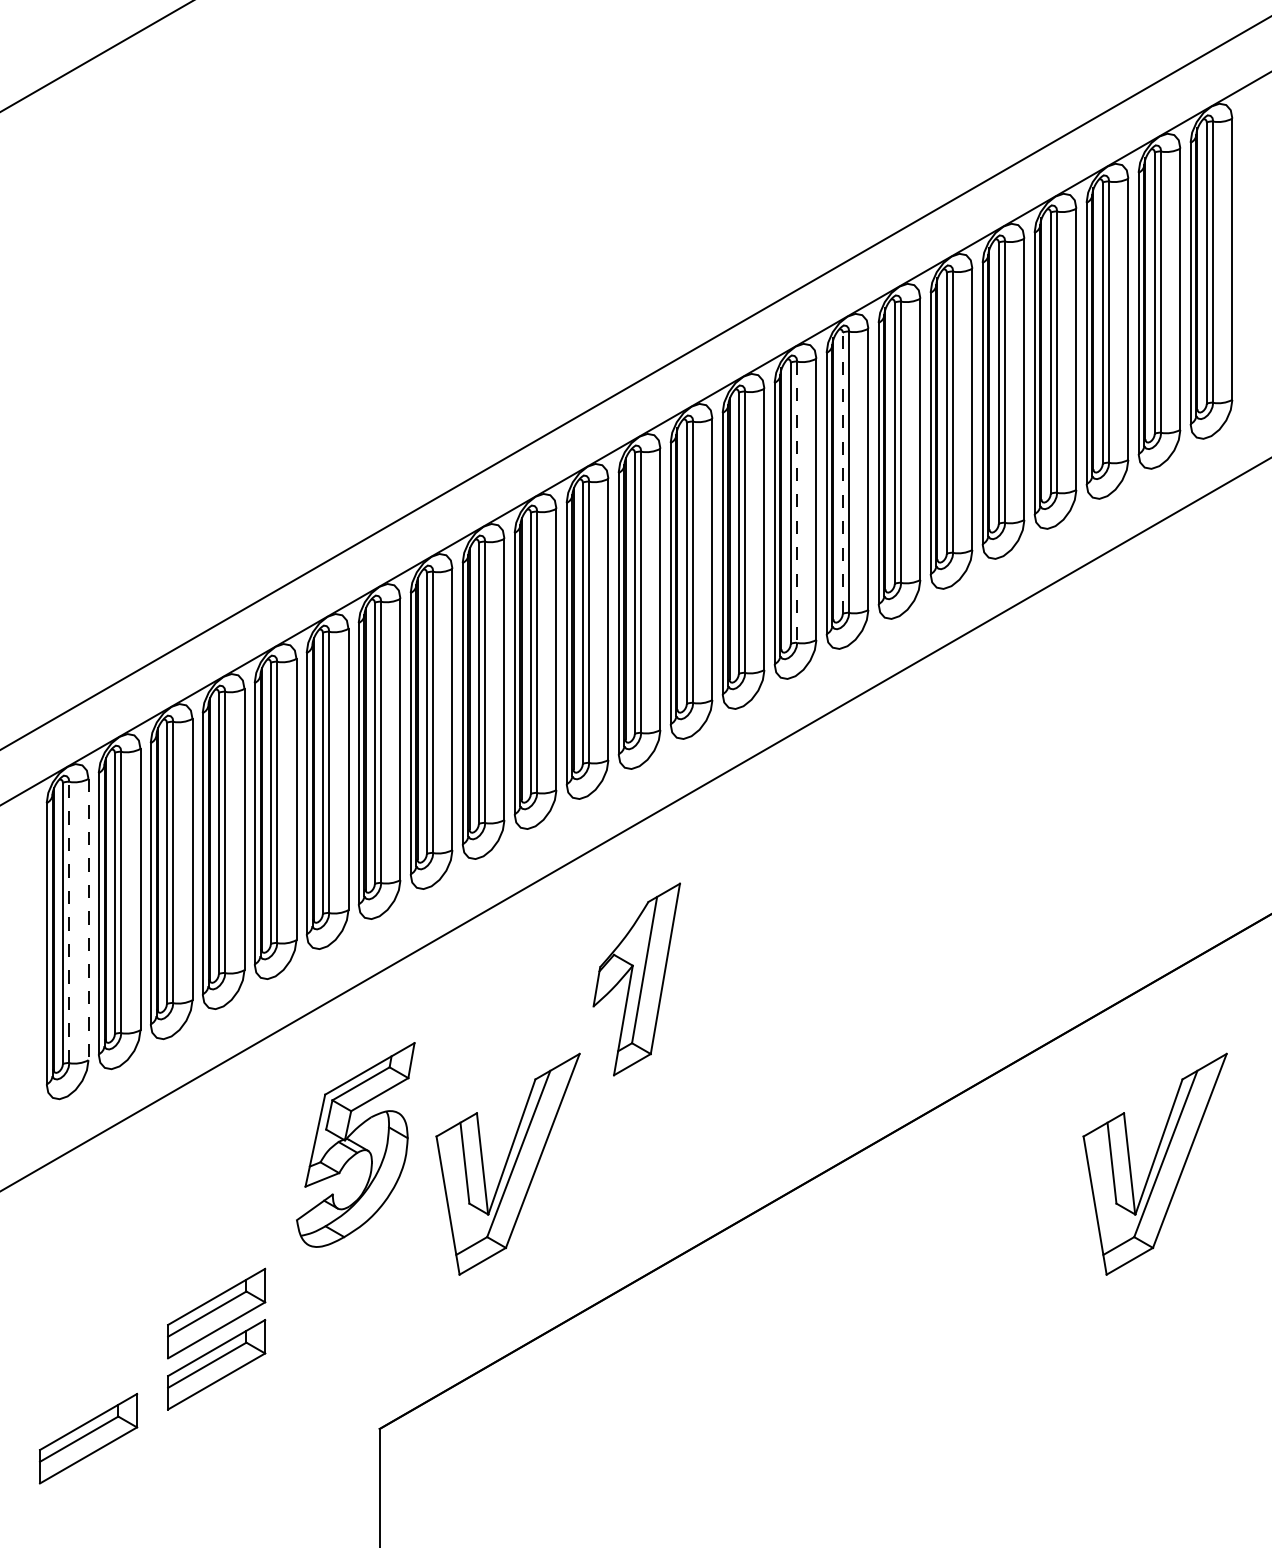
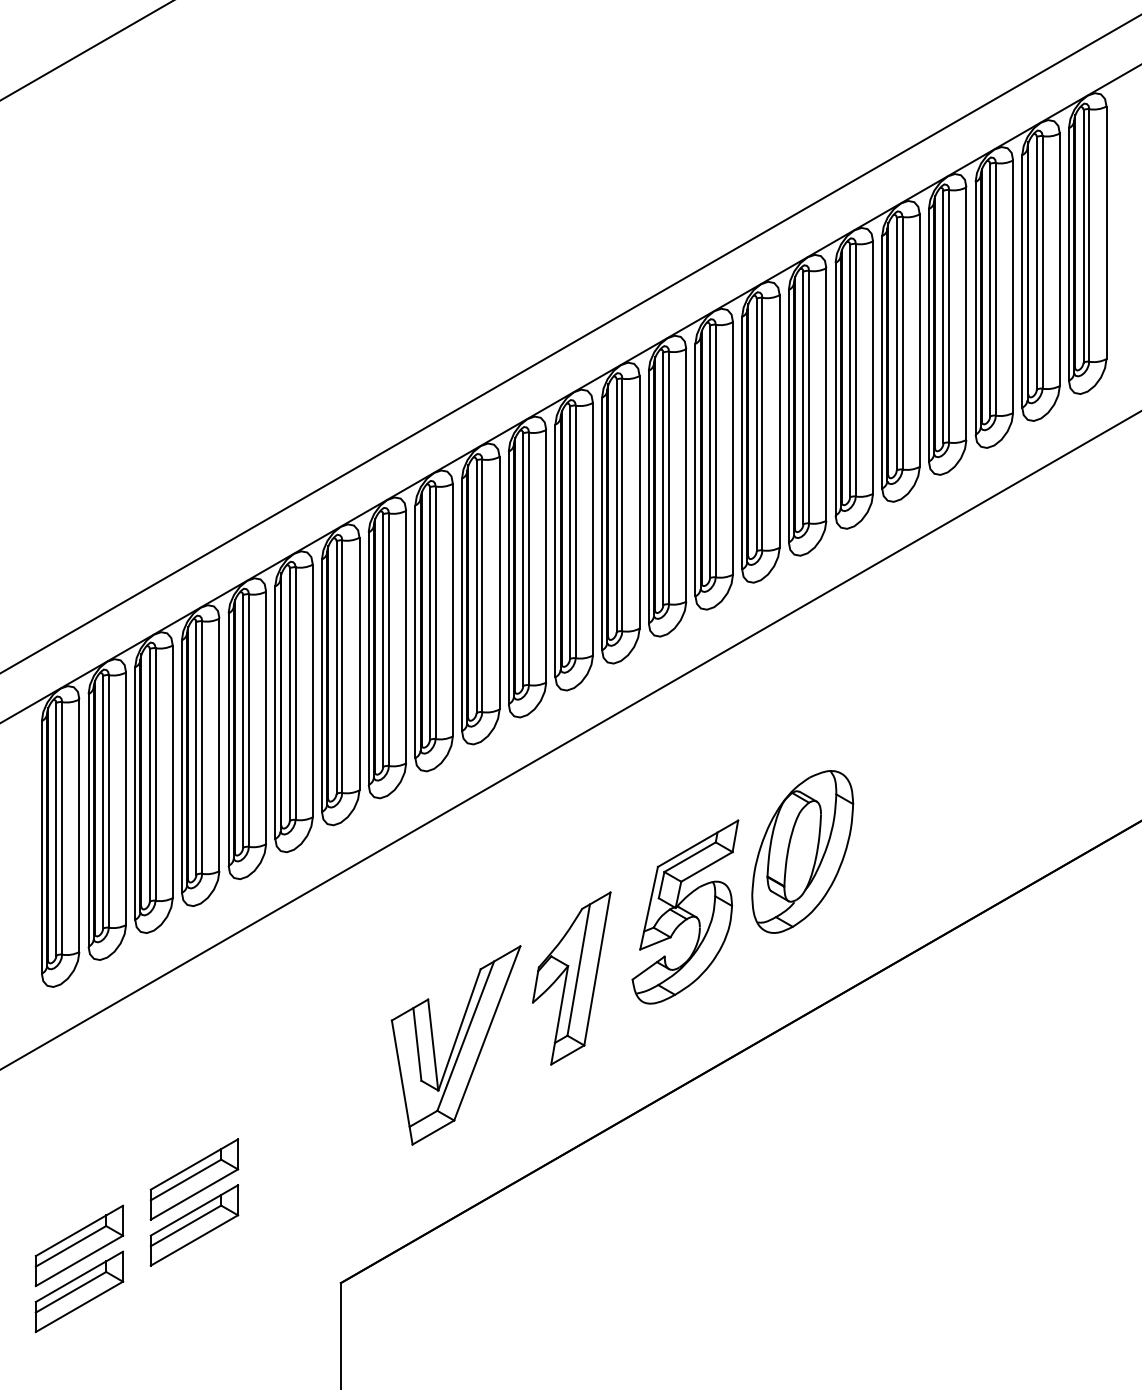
line: (842, 472) -> (756, 424), dashed -> solid
line: (796, 502) -> (715, 451), dashed -> solid
line: (88, 920) -> (79, 826), dashed -> solid
line: (69, 921) -> (62, 827), dashed -> solid
part: (893, 948) -> (802, 851), added
part: (636, 979) -> (571, 978), moved
part: (355, 1144) -> (685, 911), moved
part: (1154, 1164) -> (1036, 1045), removed
part: (88, 1387) -> (79, 1245), added

